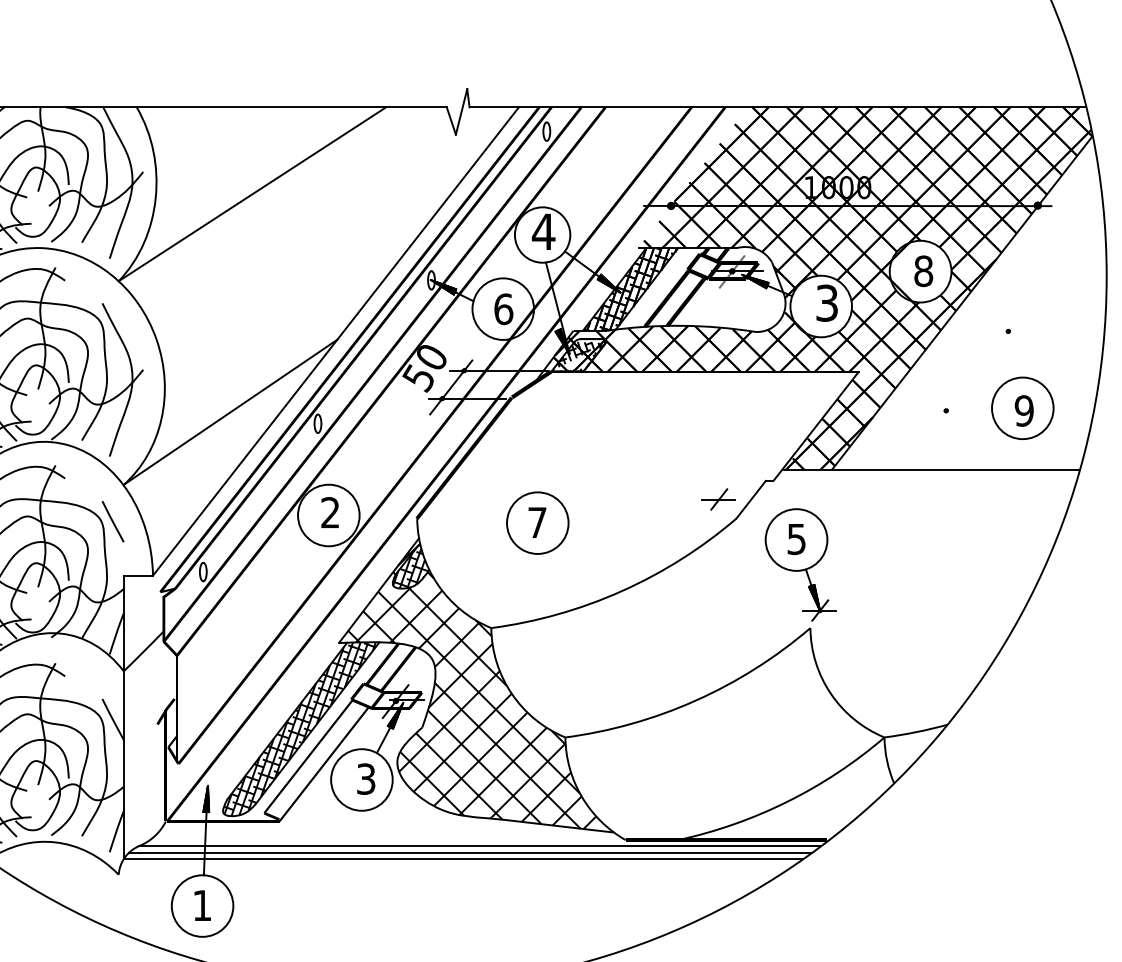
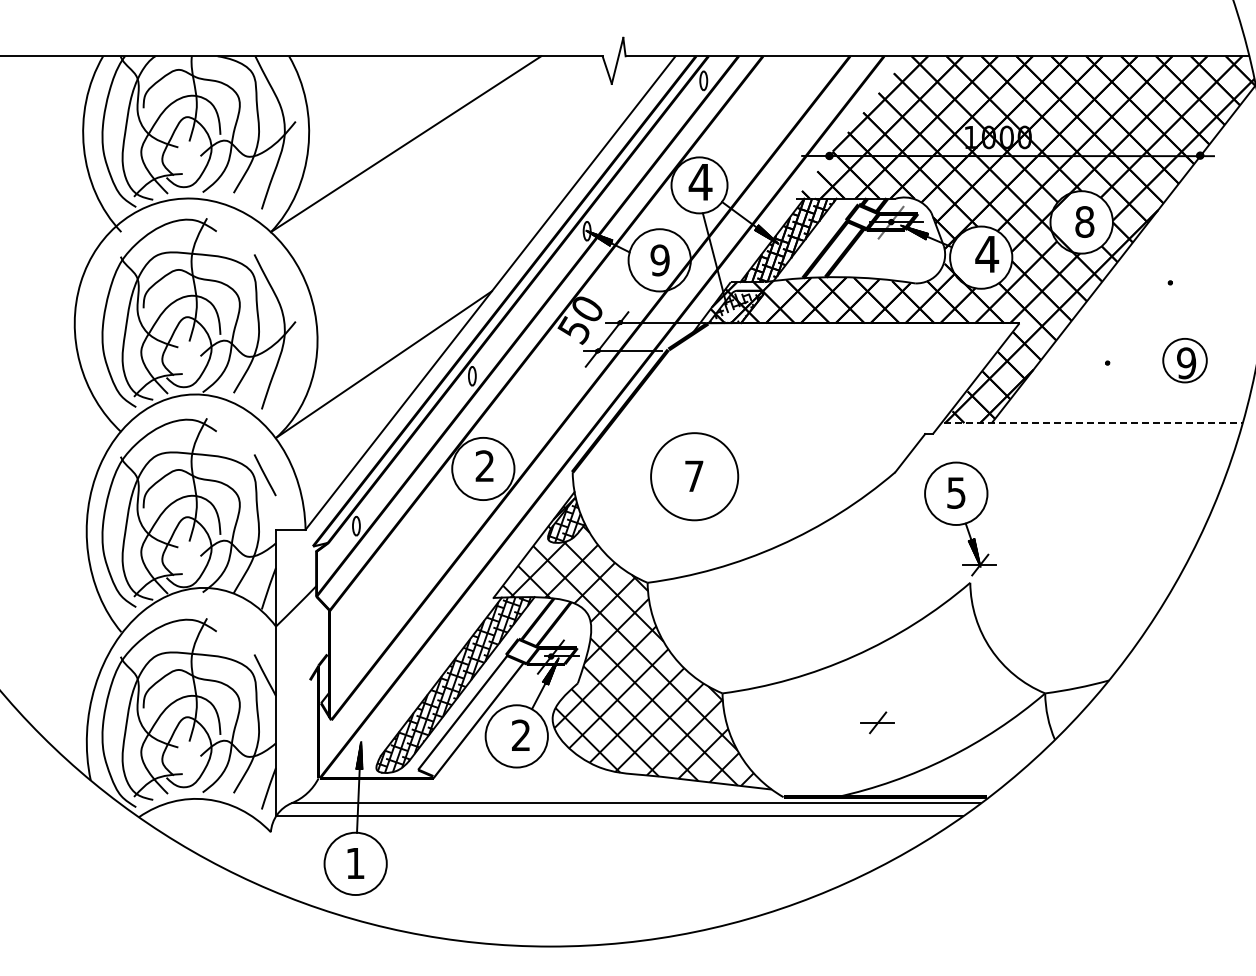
text: (827, 303) -> (987, 254), 3 -> 4
text: (503, 309) -> (659, 260), 6 -> 9
hatch: (562, 340) -> (719, 292), removed
circle: (1022, 408) -> (1184, 360), size x0.7
line: (932, 470) -> (1093, 423), solid -> dashed
part: (718, 499) -> (877, 722), moved
circle: (537, 522) -> (694, 476), size x1.4
text: (366, 779) -> (521, 735), 3 -> 2
line: (470, 852) -> (626, 809), removed

